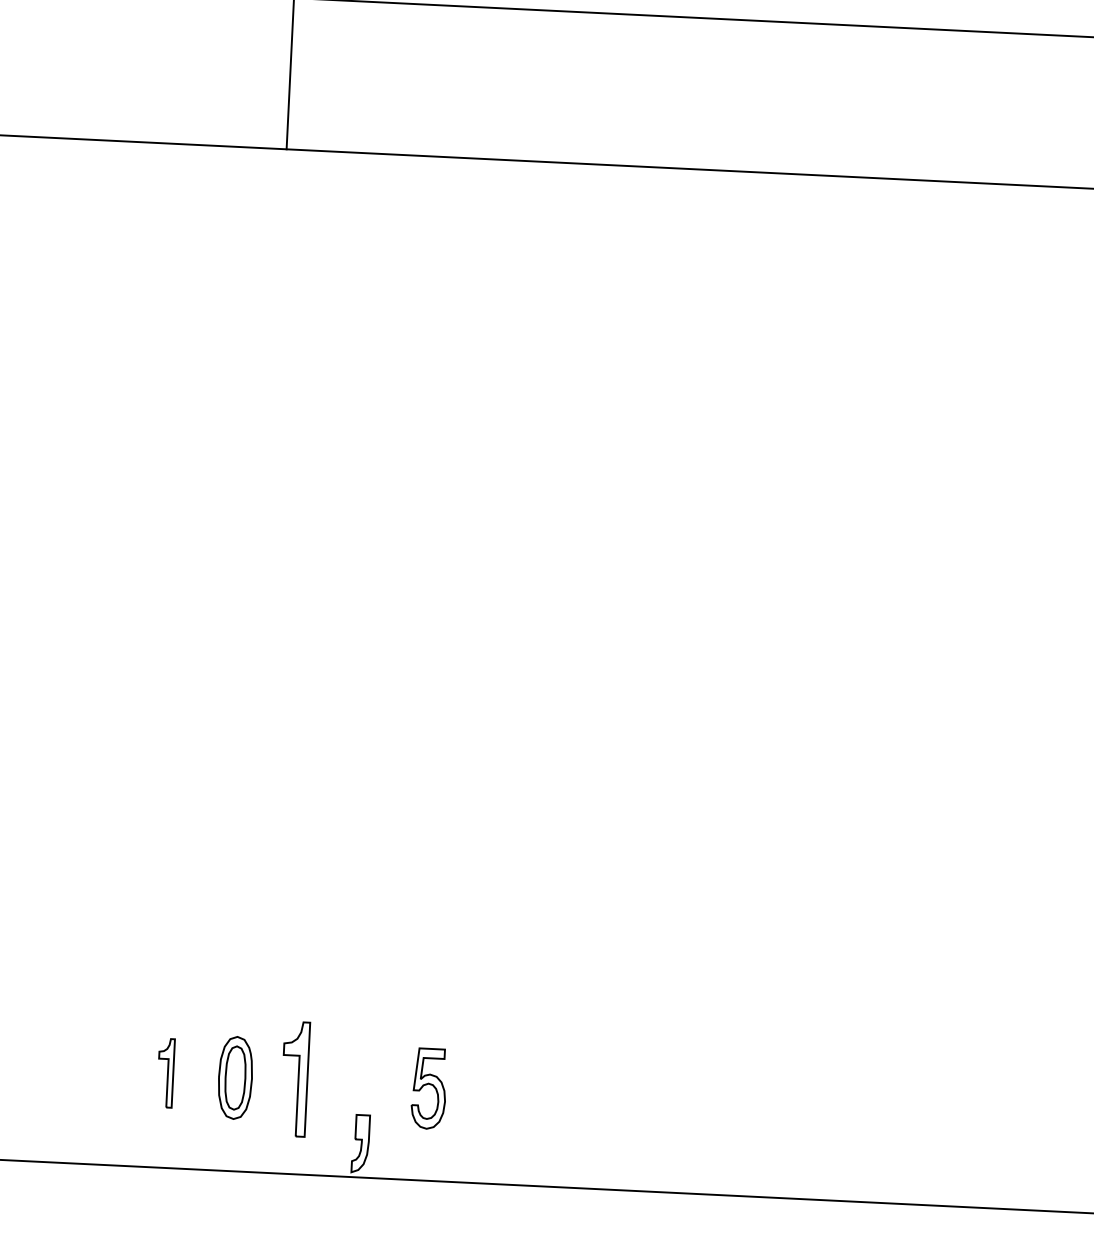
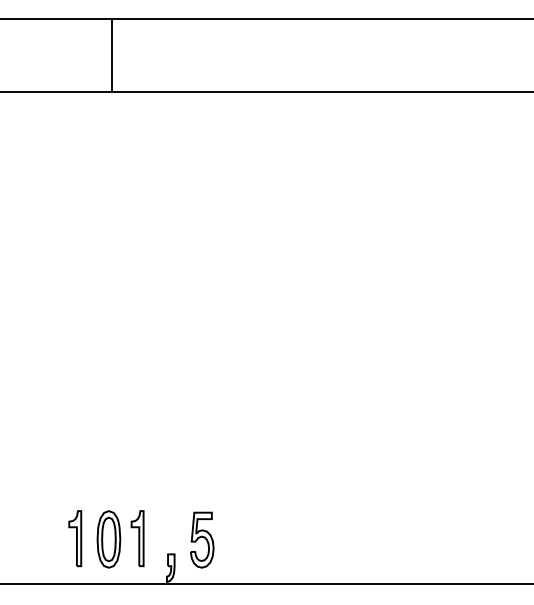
part: (166, 1072) -> (75, 538), size x1.67
part: (234, 1078) -> (108, 539), size x1.43
part: (429, 1087) -> (202, 539), size x1.43

